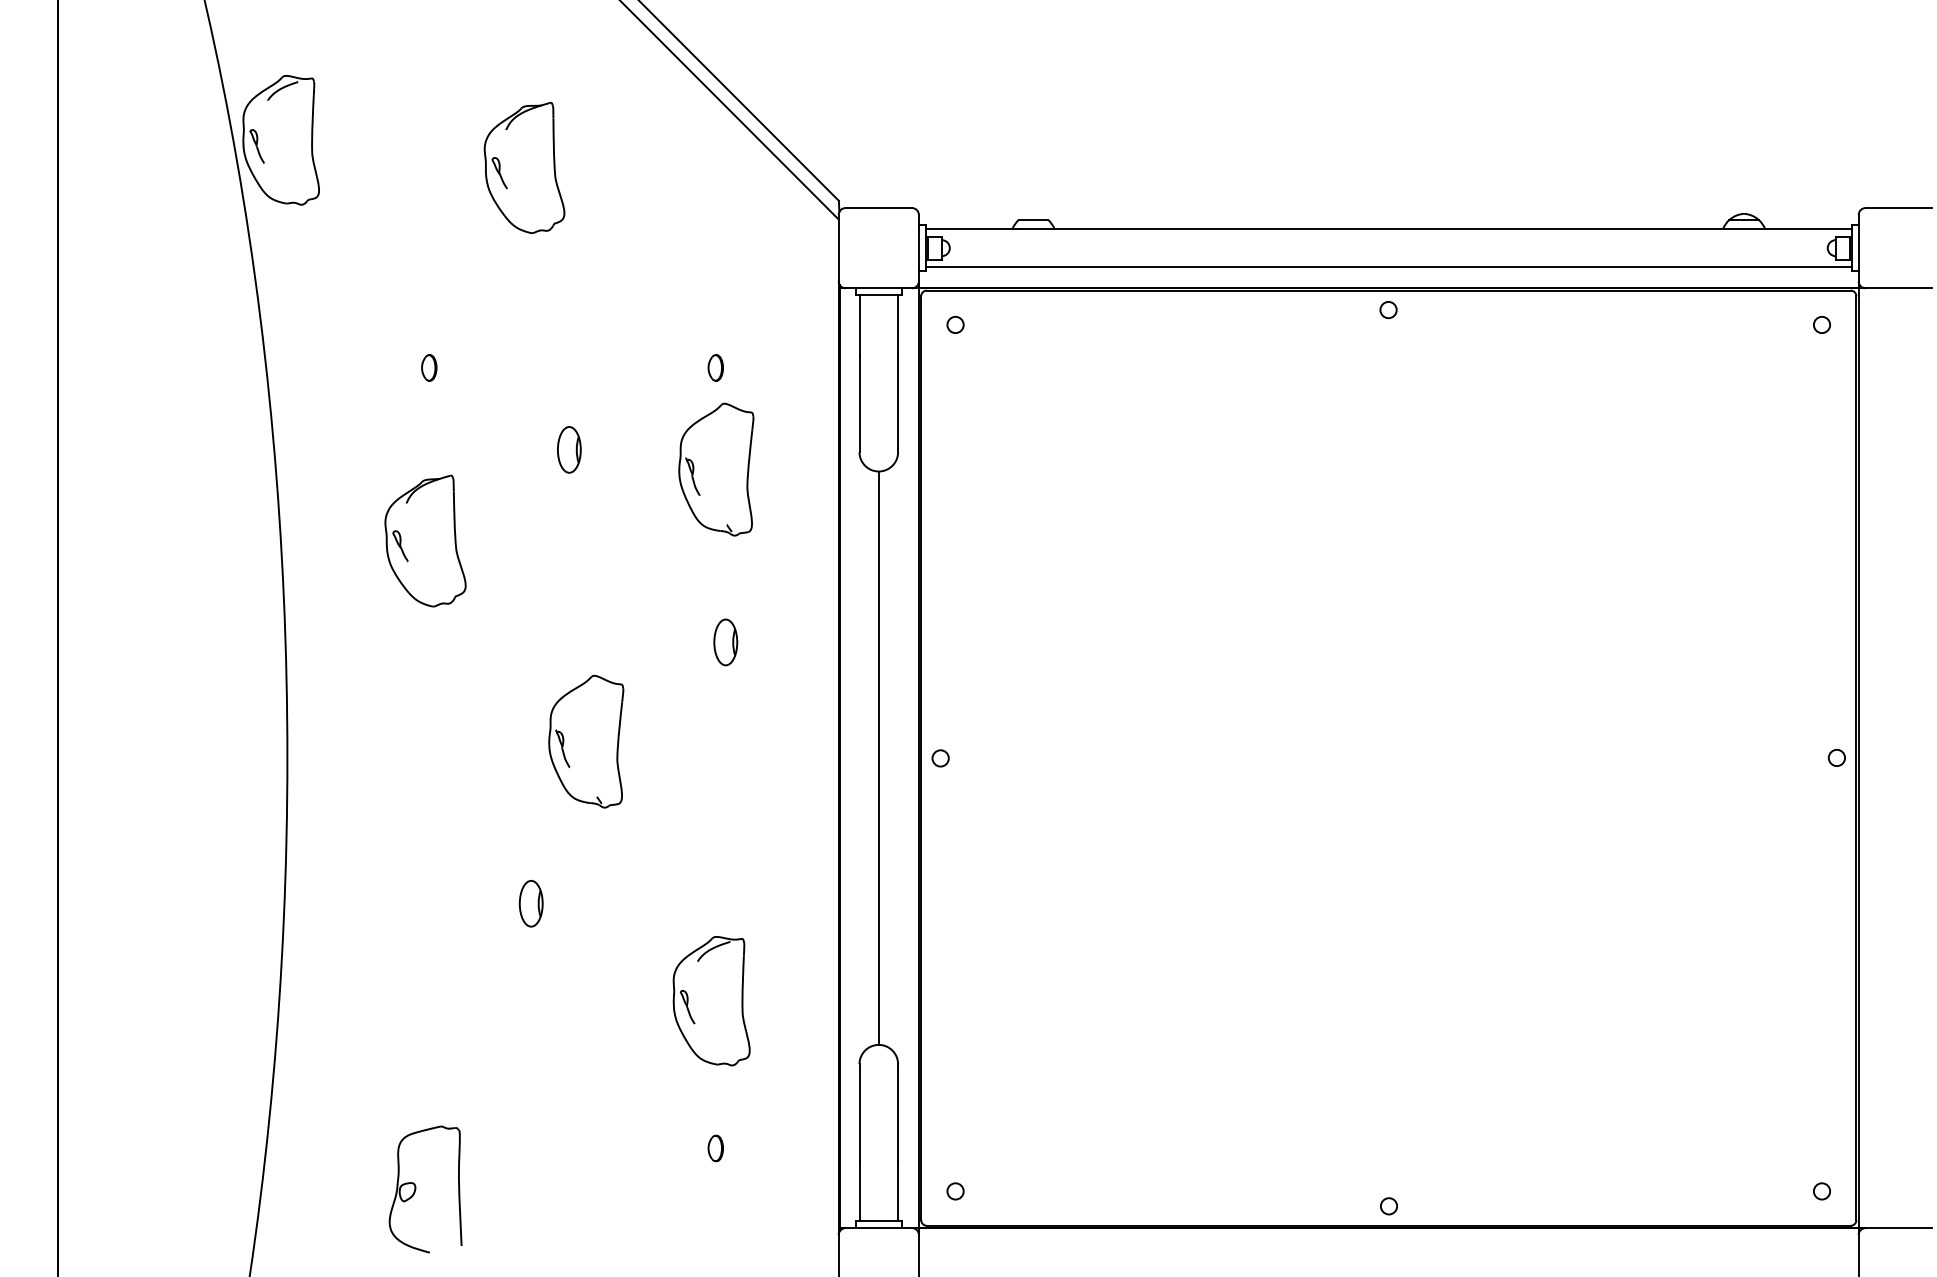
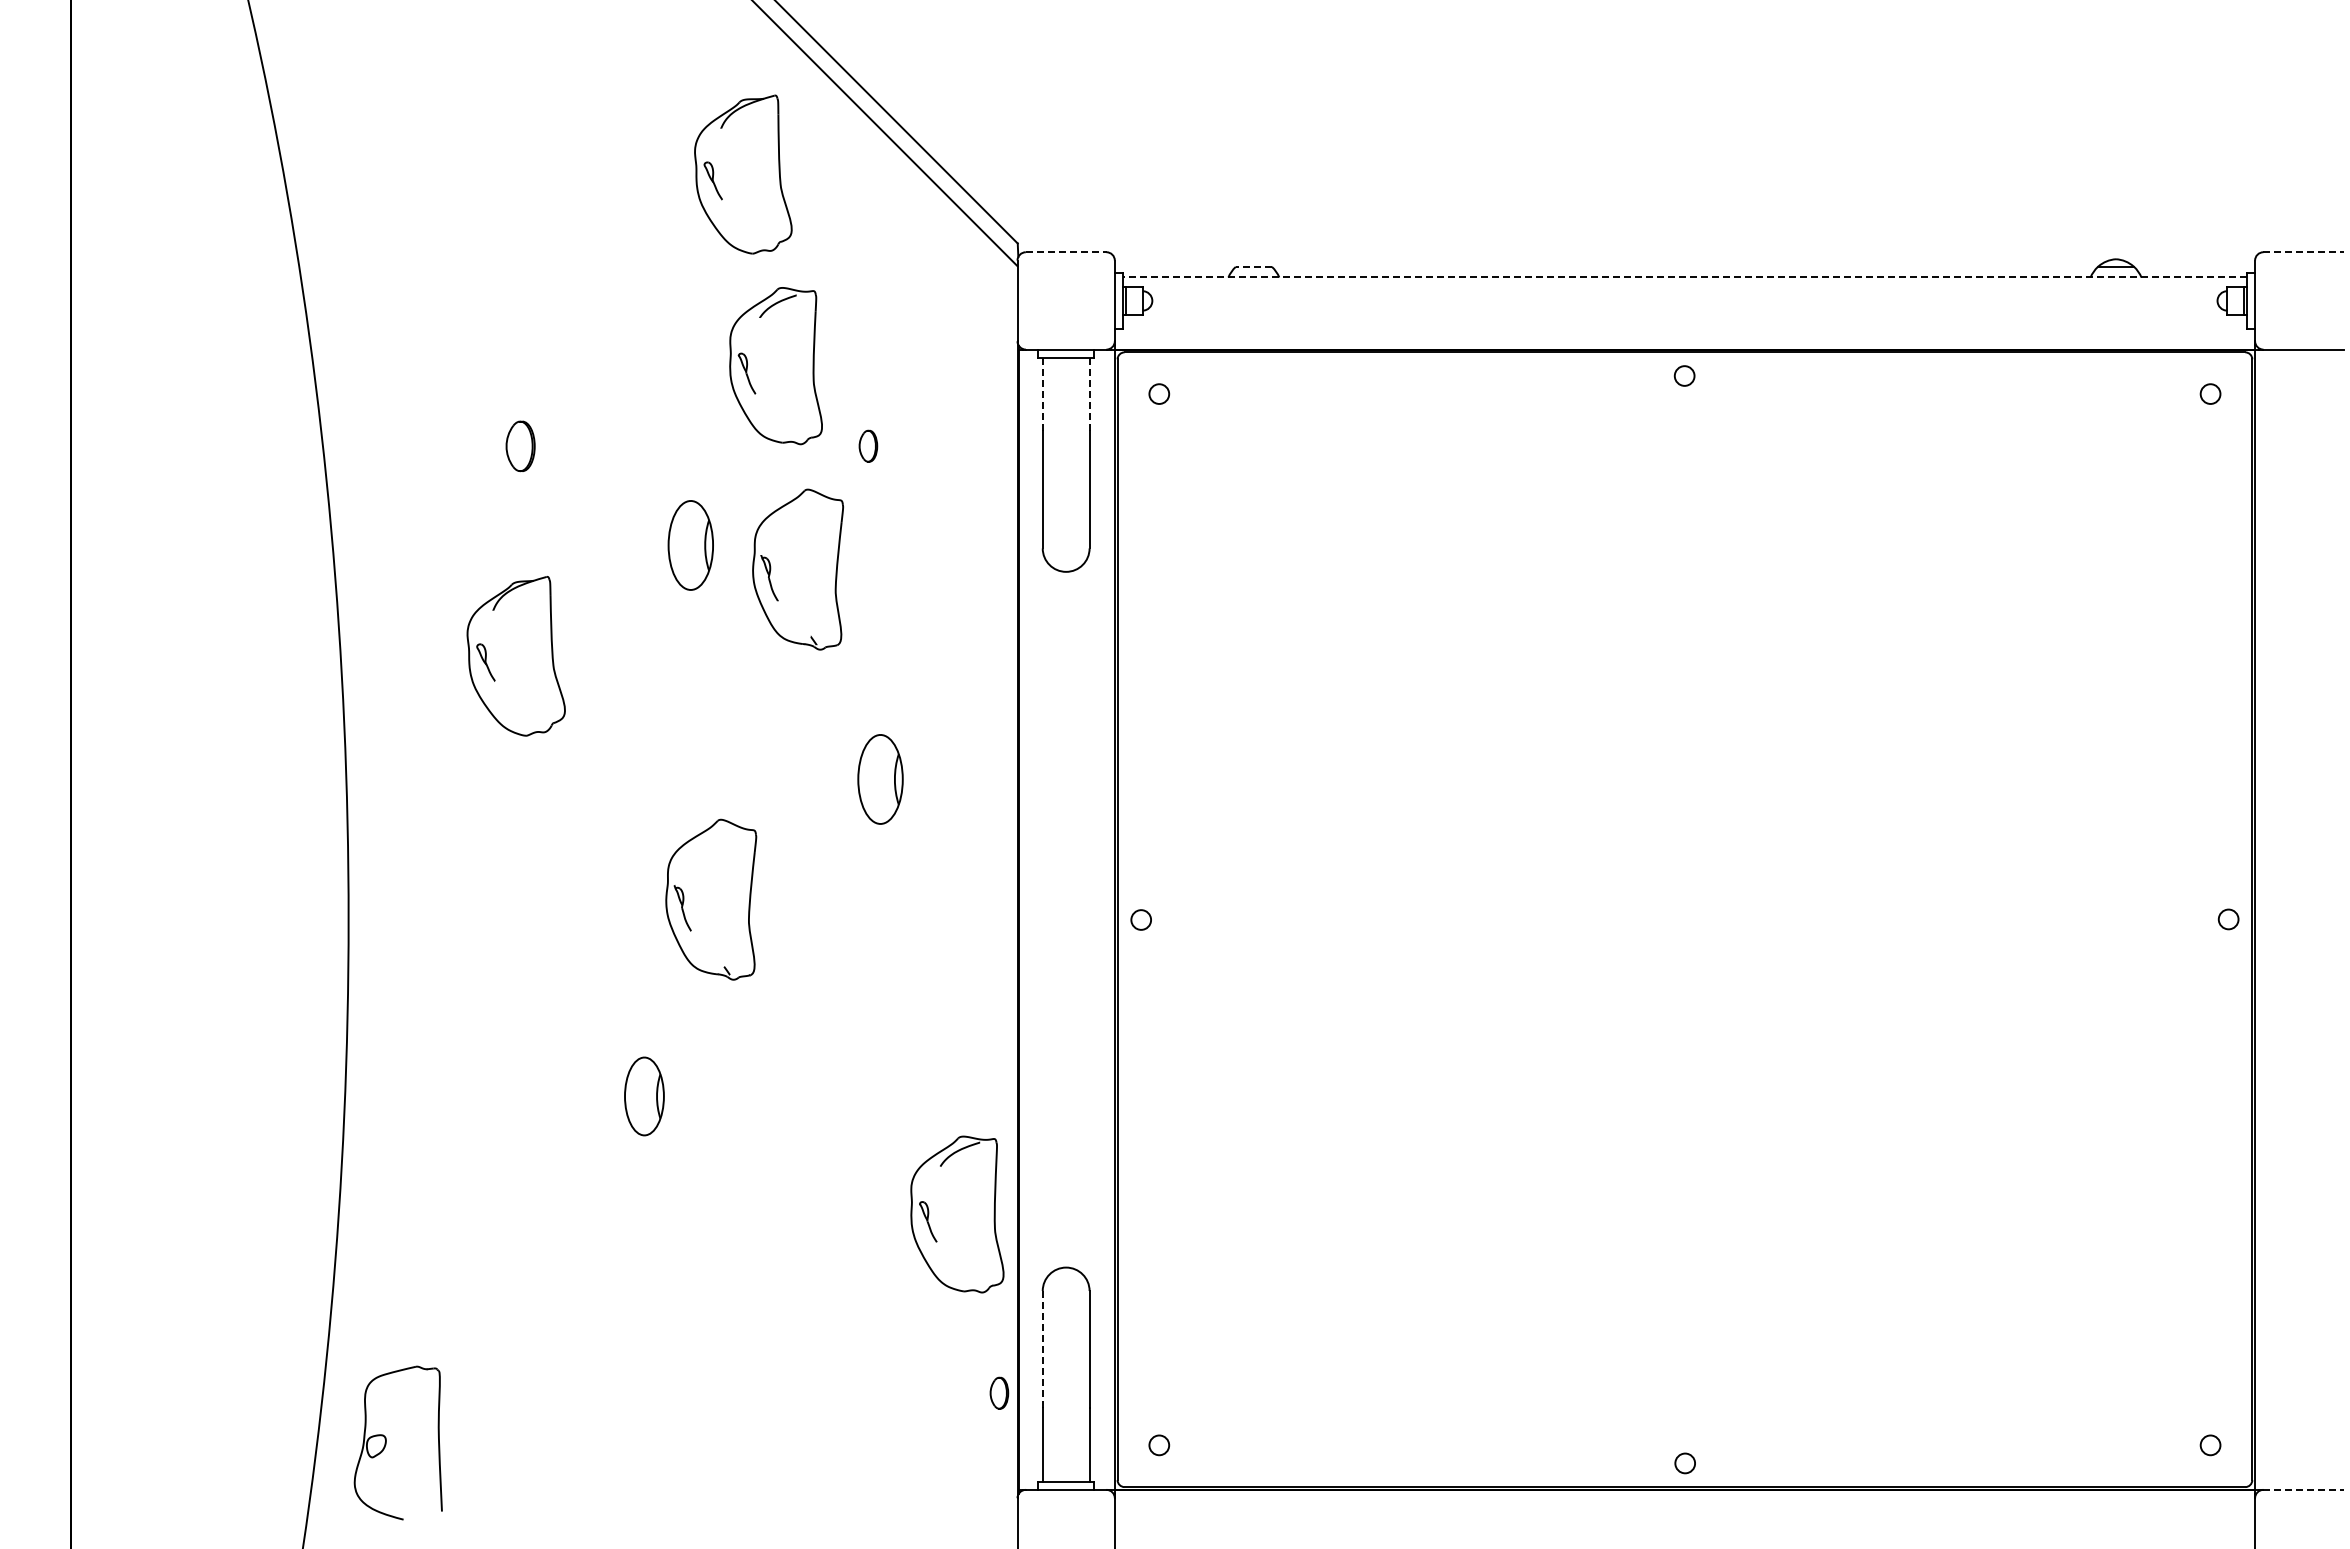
part: (280, 140) -> (775, 366), moved
part: (524, 167) -> (743, 174), moved
line: (879, 208) -> (1066, 252), solid -> dashed
line: (1899, 208) -> (2304, 252), solid -> dashed
line: (1033, 219) -> (1253, 266), solid -> dashed
line: (1388, 228) -> (1684, 277), solid -> dashed
line: (1388, 267) -> (1684, 324), removed
line: (859, 325) -> (1042, 394), solid -> dashed
line: (898, 325) -> (1089, 394), solid -> dashed
part: (429, 367) -> (520, 445), size x1.6
part: (569, 449) -> (690, 545), size x1.6
part: (715, 469) -> (797, 569), moved
part: (725, 641) -> (880, 778), size x1.6
line: (879, 758) -> (1066, 919), removed
part: (531, 903) -> (644, 1095), size x1.4
part: (711, 1001) -> (957, 1214), moved
line: (859, 1112) -> (1042, 1349), solid -> dashed
part: (715, 1147) -> (999, 1392), moved
part: (415, 1189) -> (386, 1442), moved
line: (1899, 1227) -> (2304, 1489), solid -> dashed

